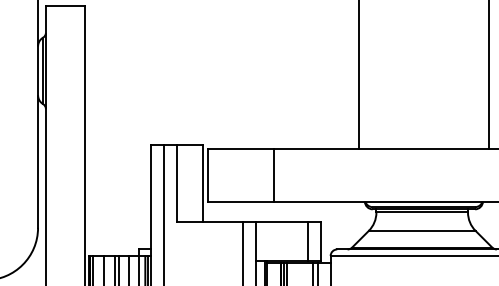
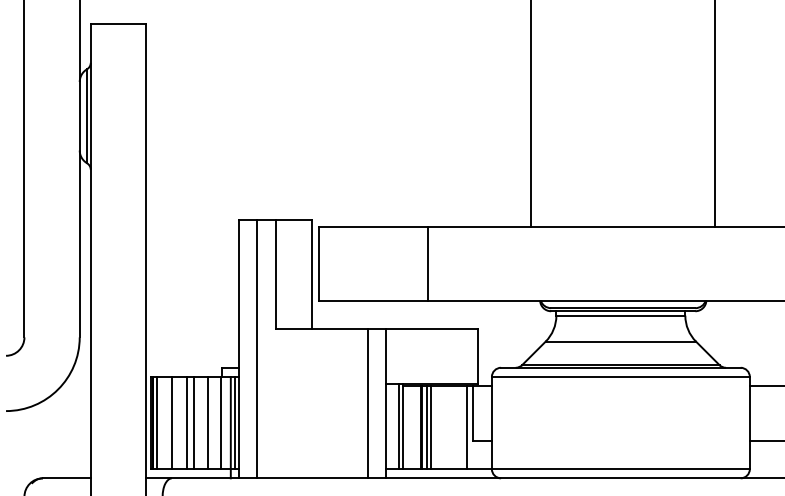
line: (273, 175) -> (428, 263), moved
line: (307, 241) -> (459, 356), removed

